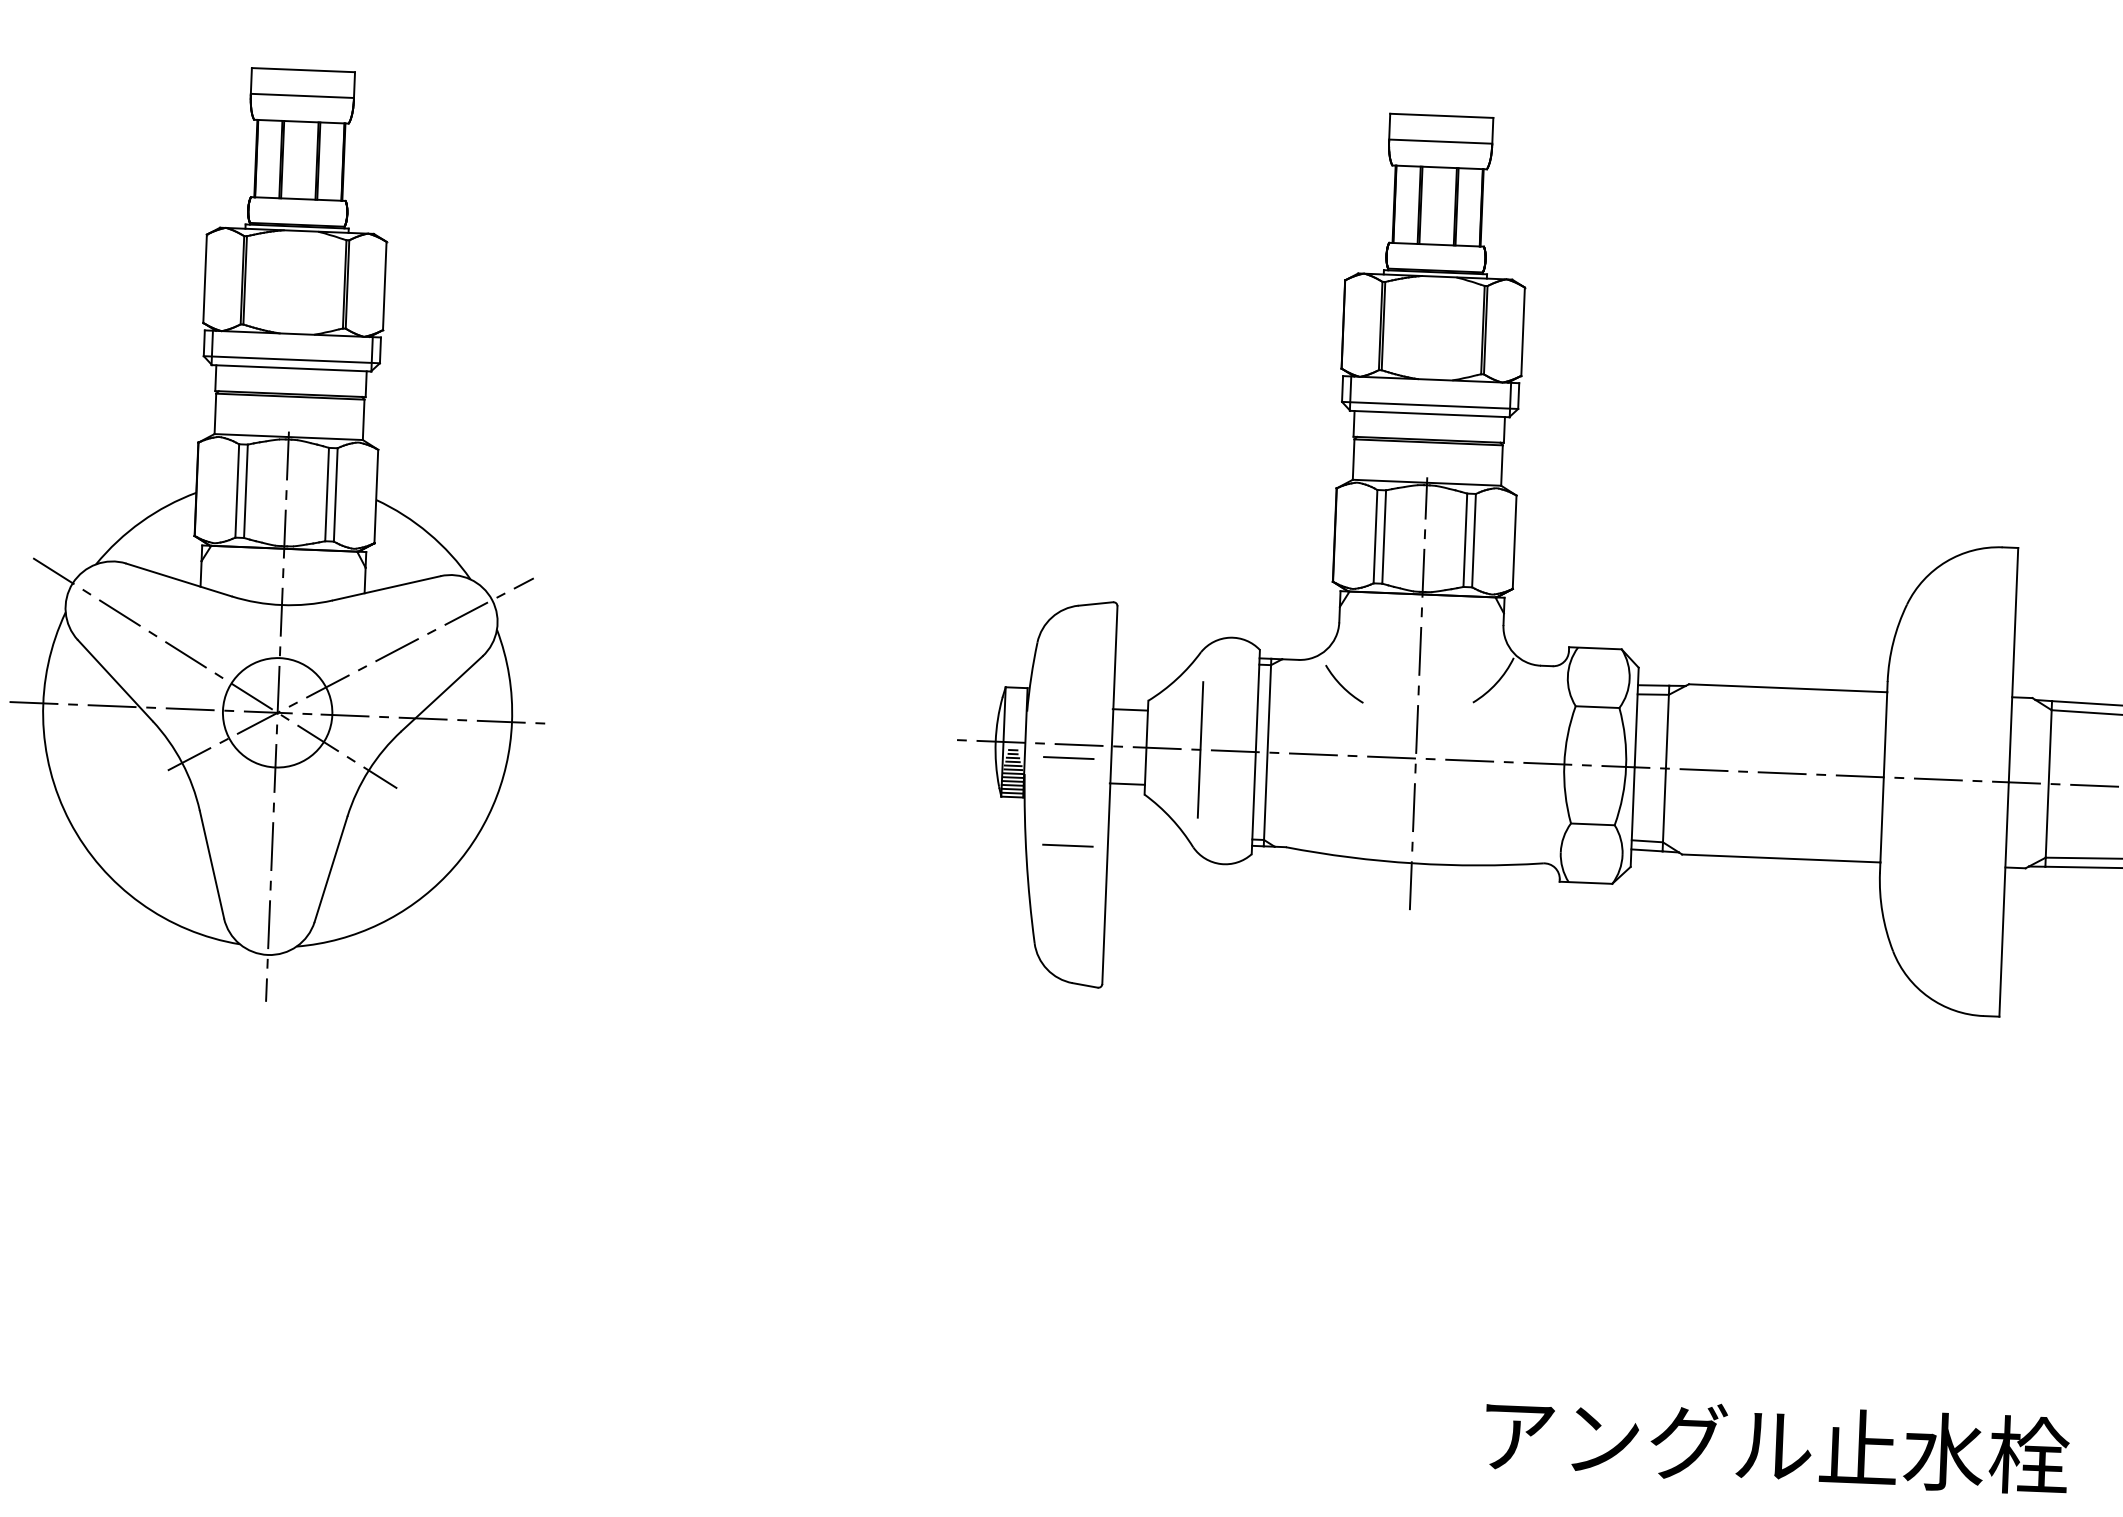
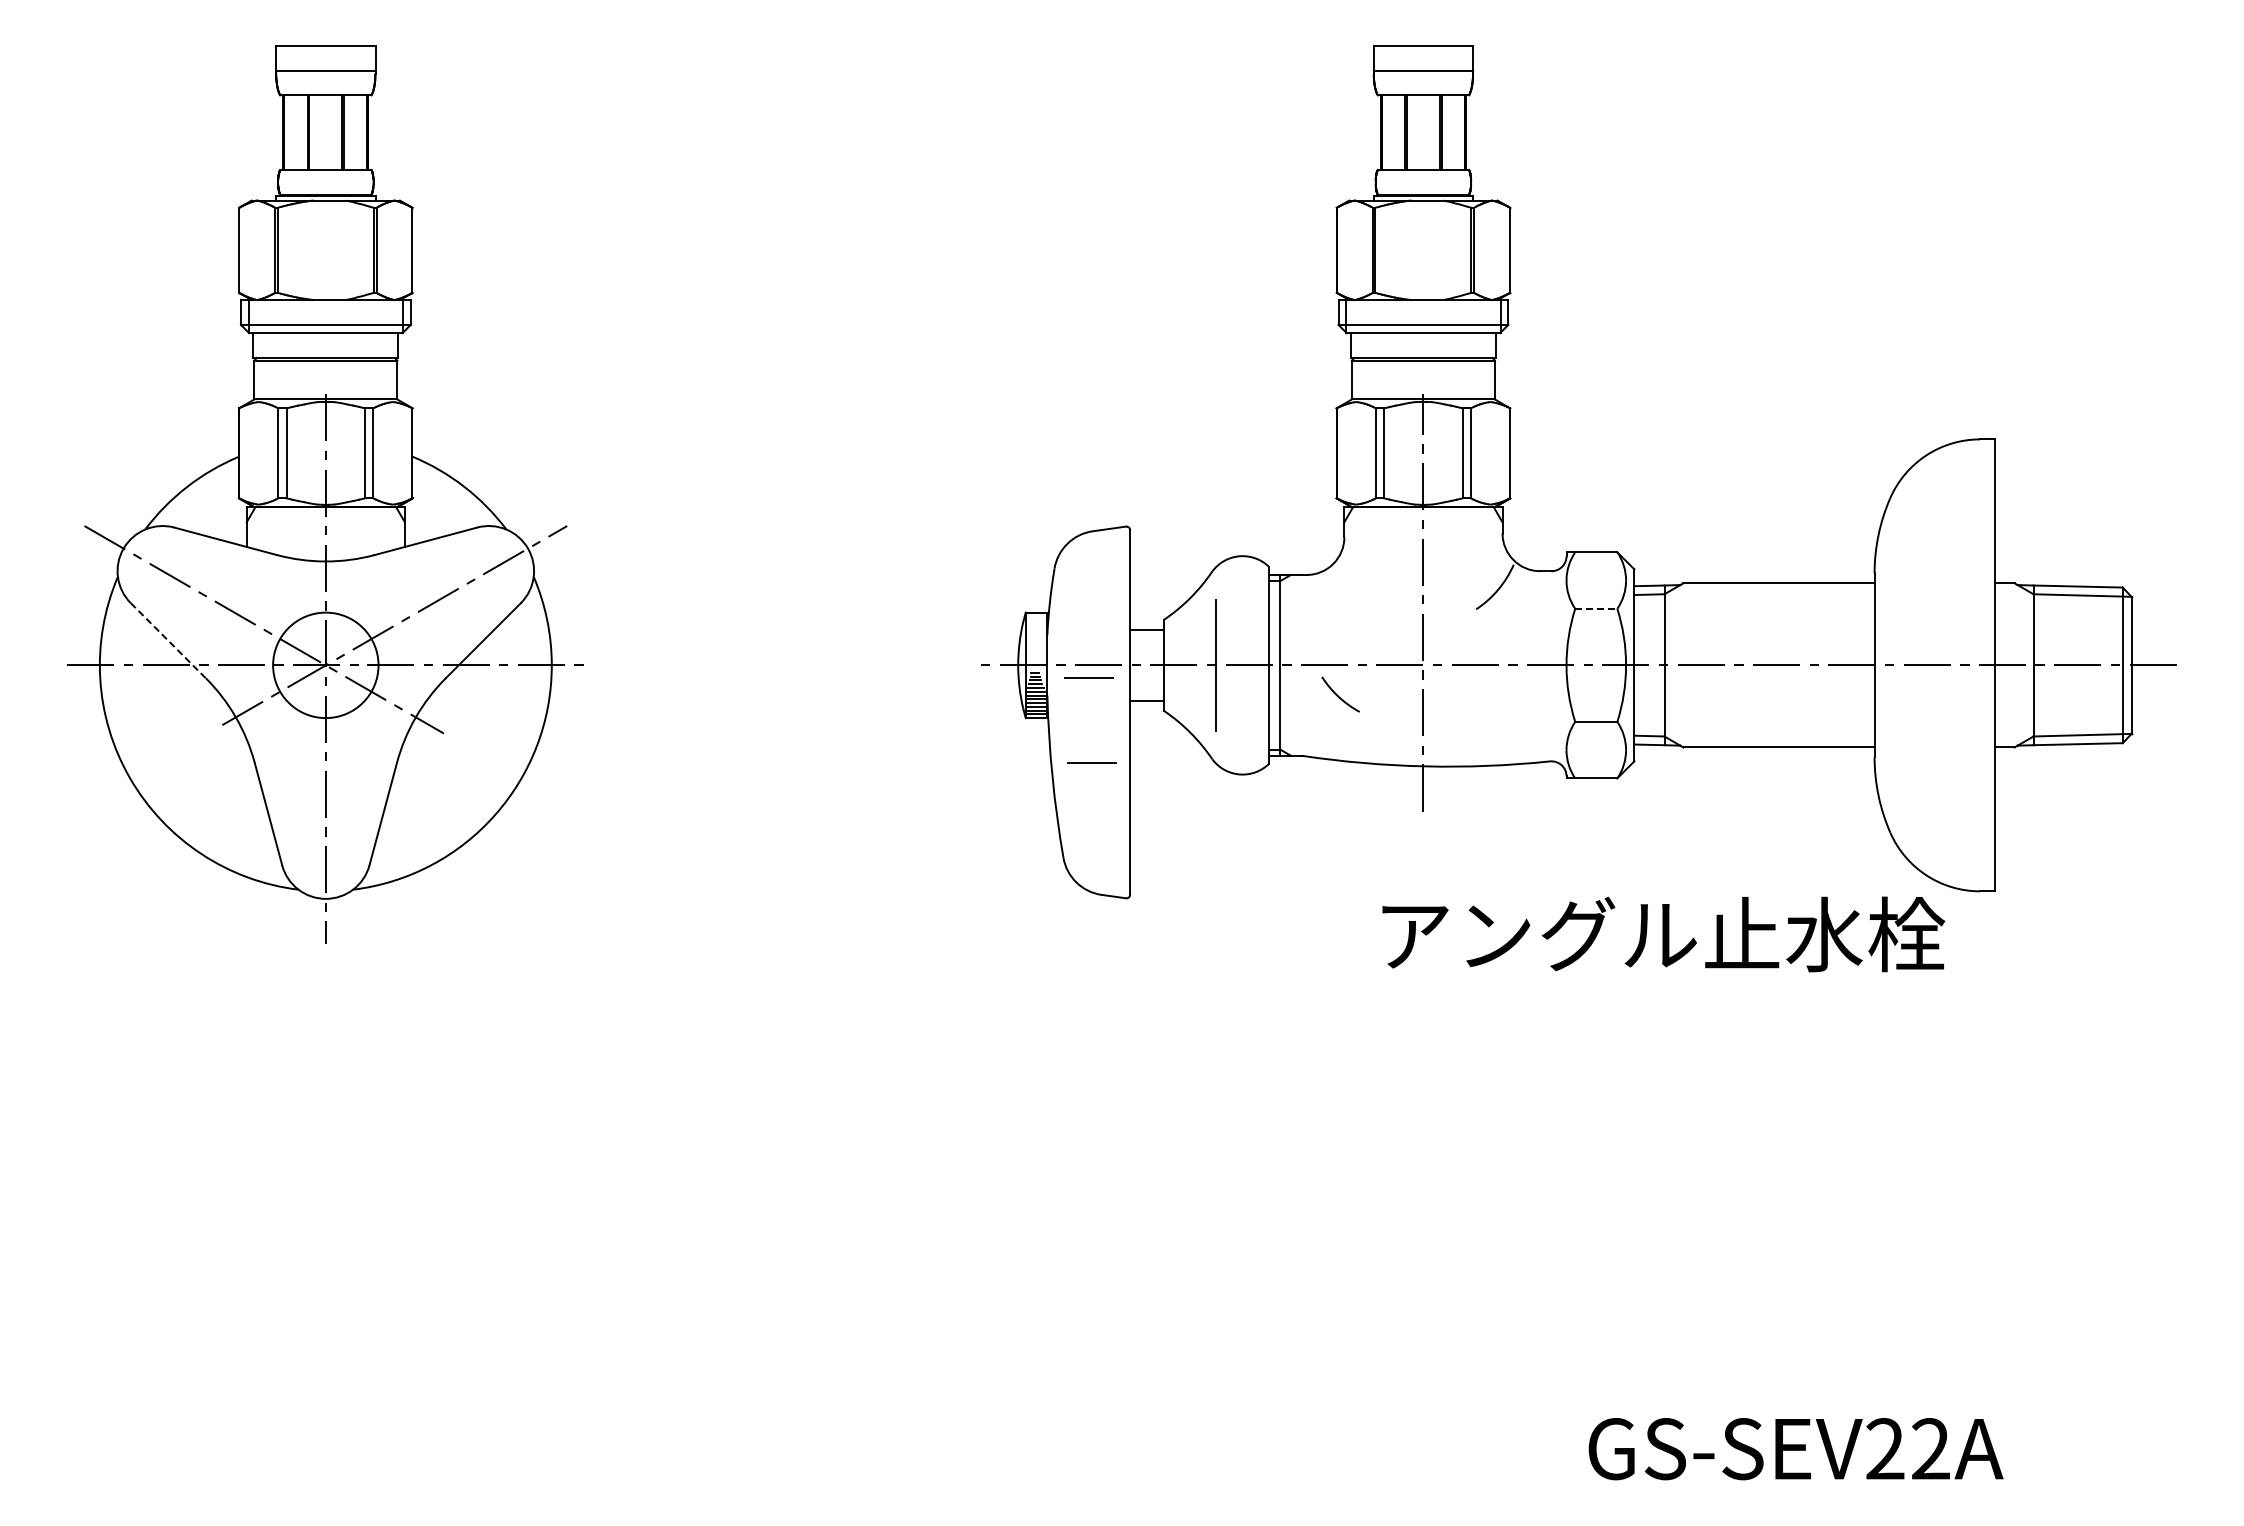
line: (115, 681) -> (168, 641), solid -> dashed
arc: (1342, 685) -> (1338, 695), moved
line: (1597, 706) -> (1596, 608), solid -> dashed
text: (1776, 1445) -> (1663, 934), moved

